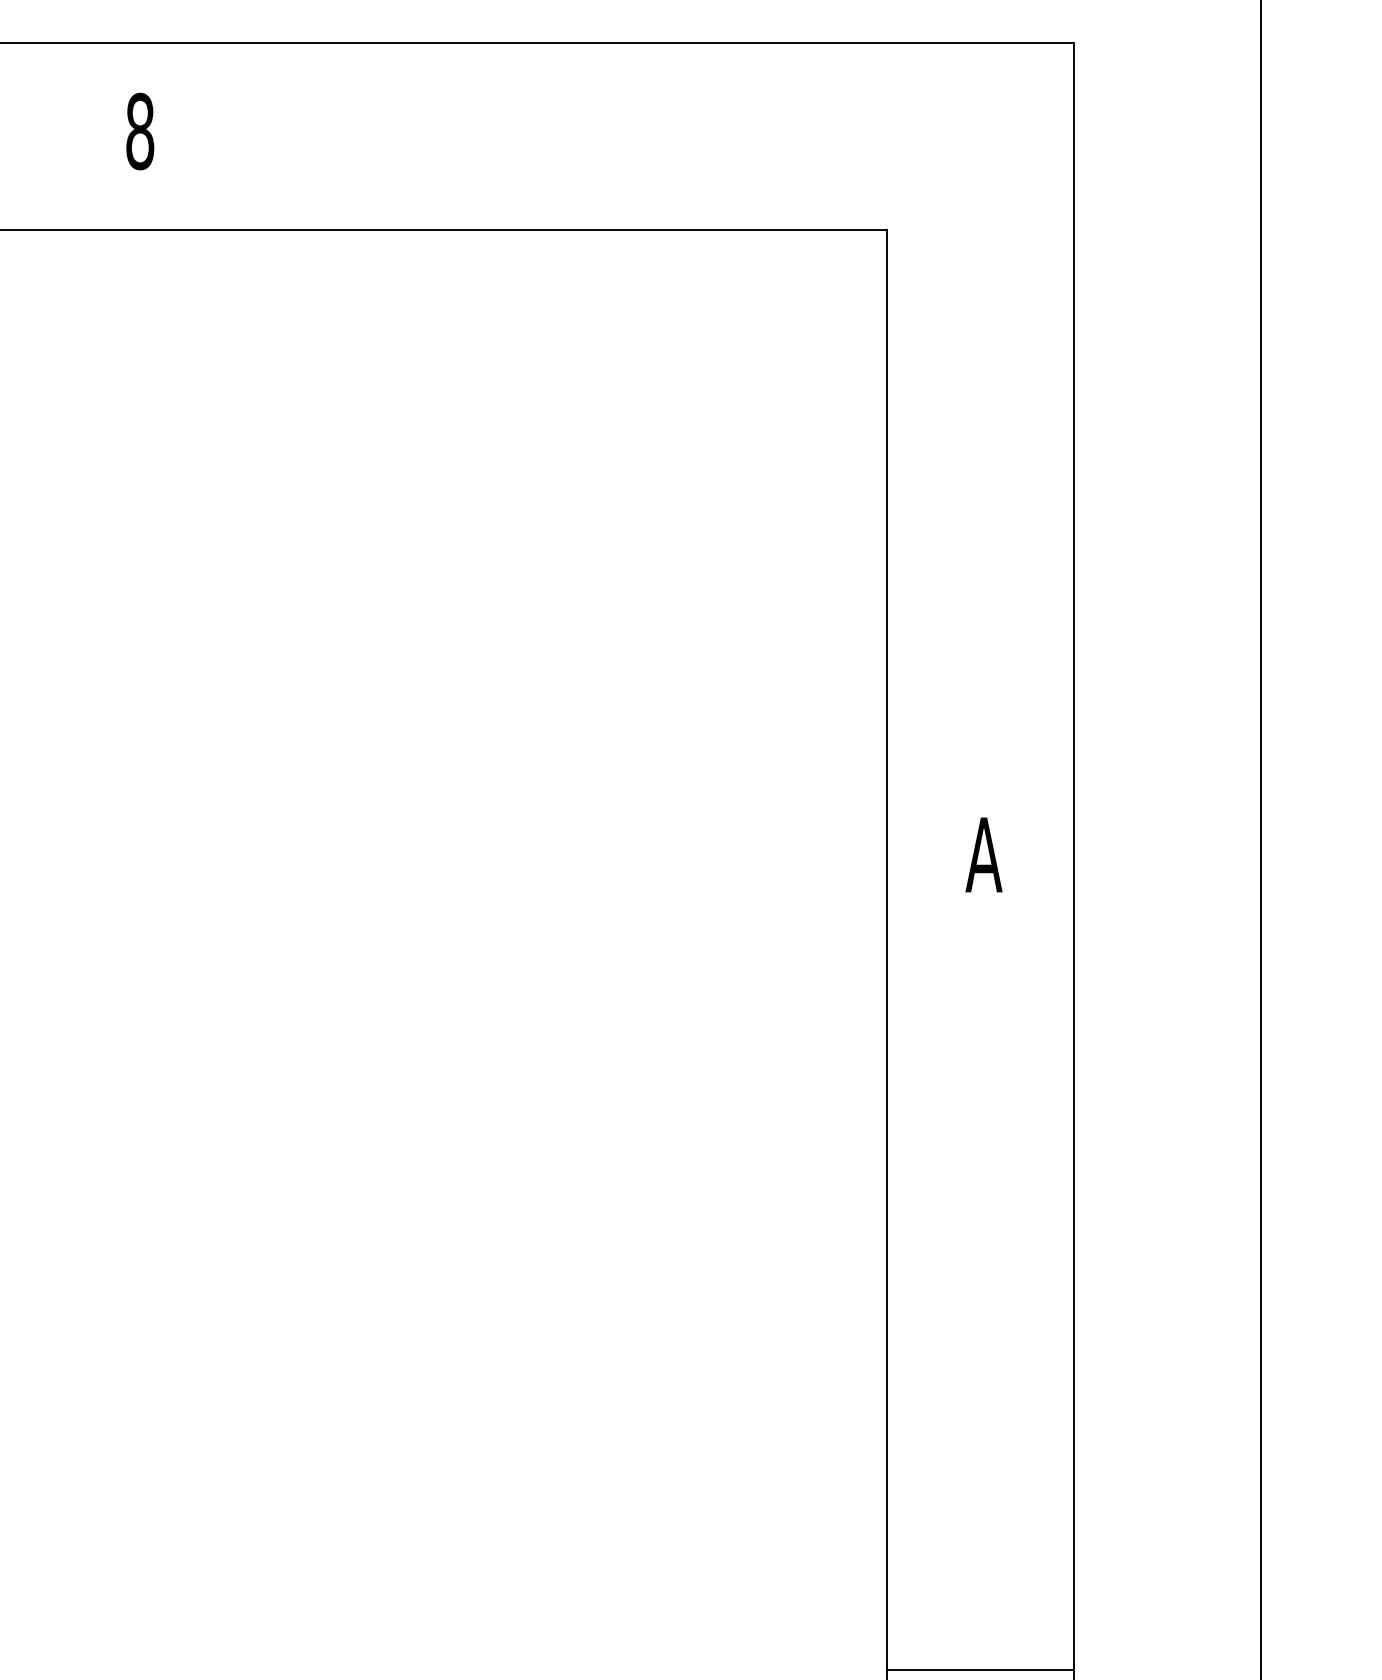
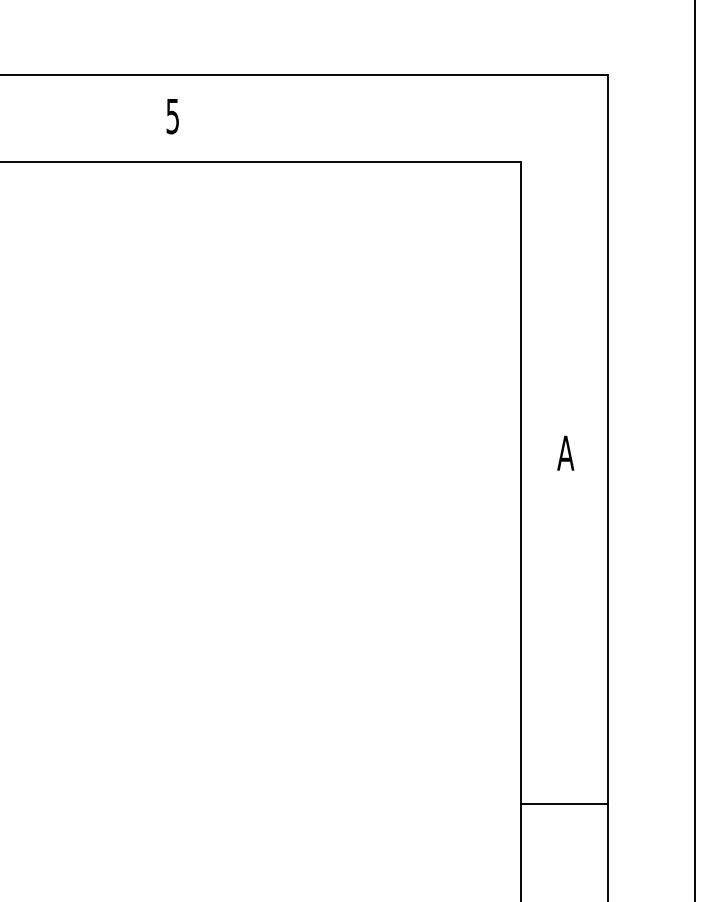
text: (139, 131) -> (172, 116), 8 -> 5
line: (979, 1669) -> (563, 803), moved

